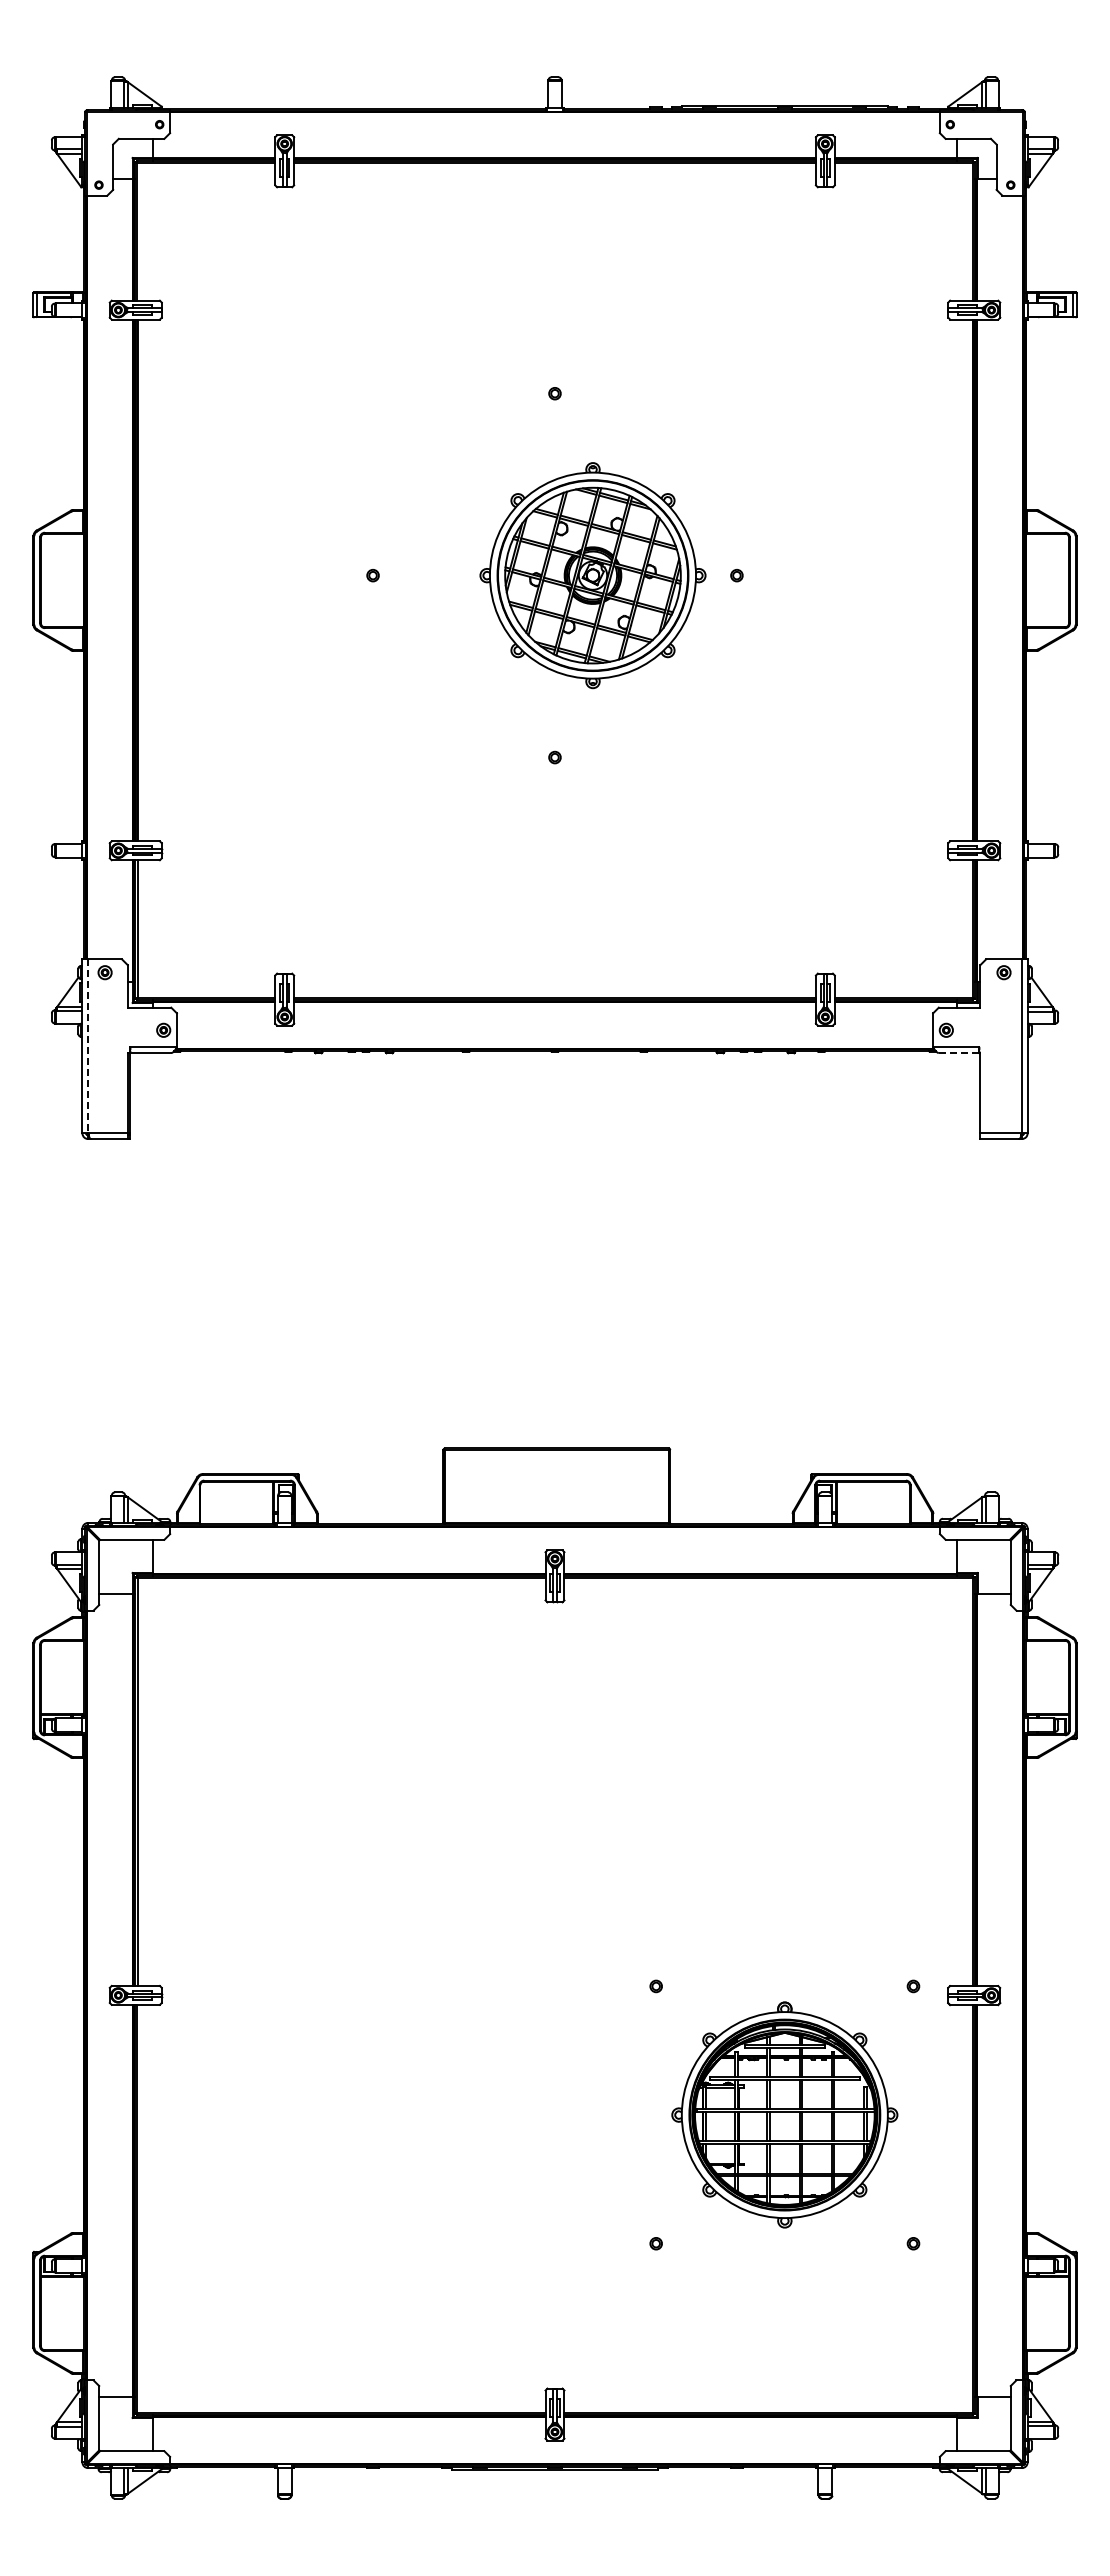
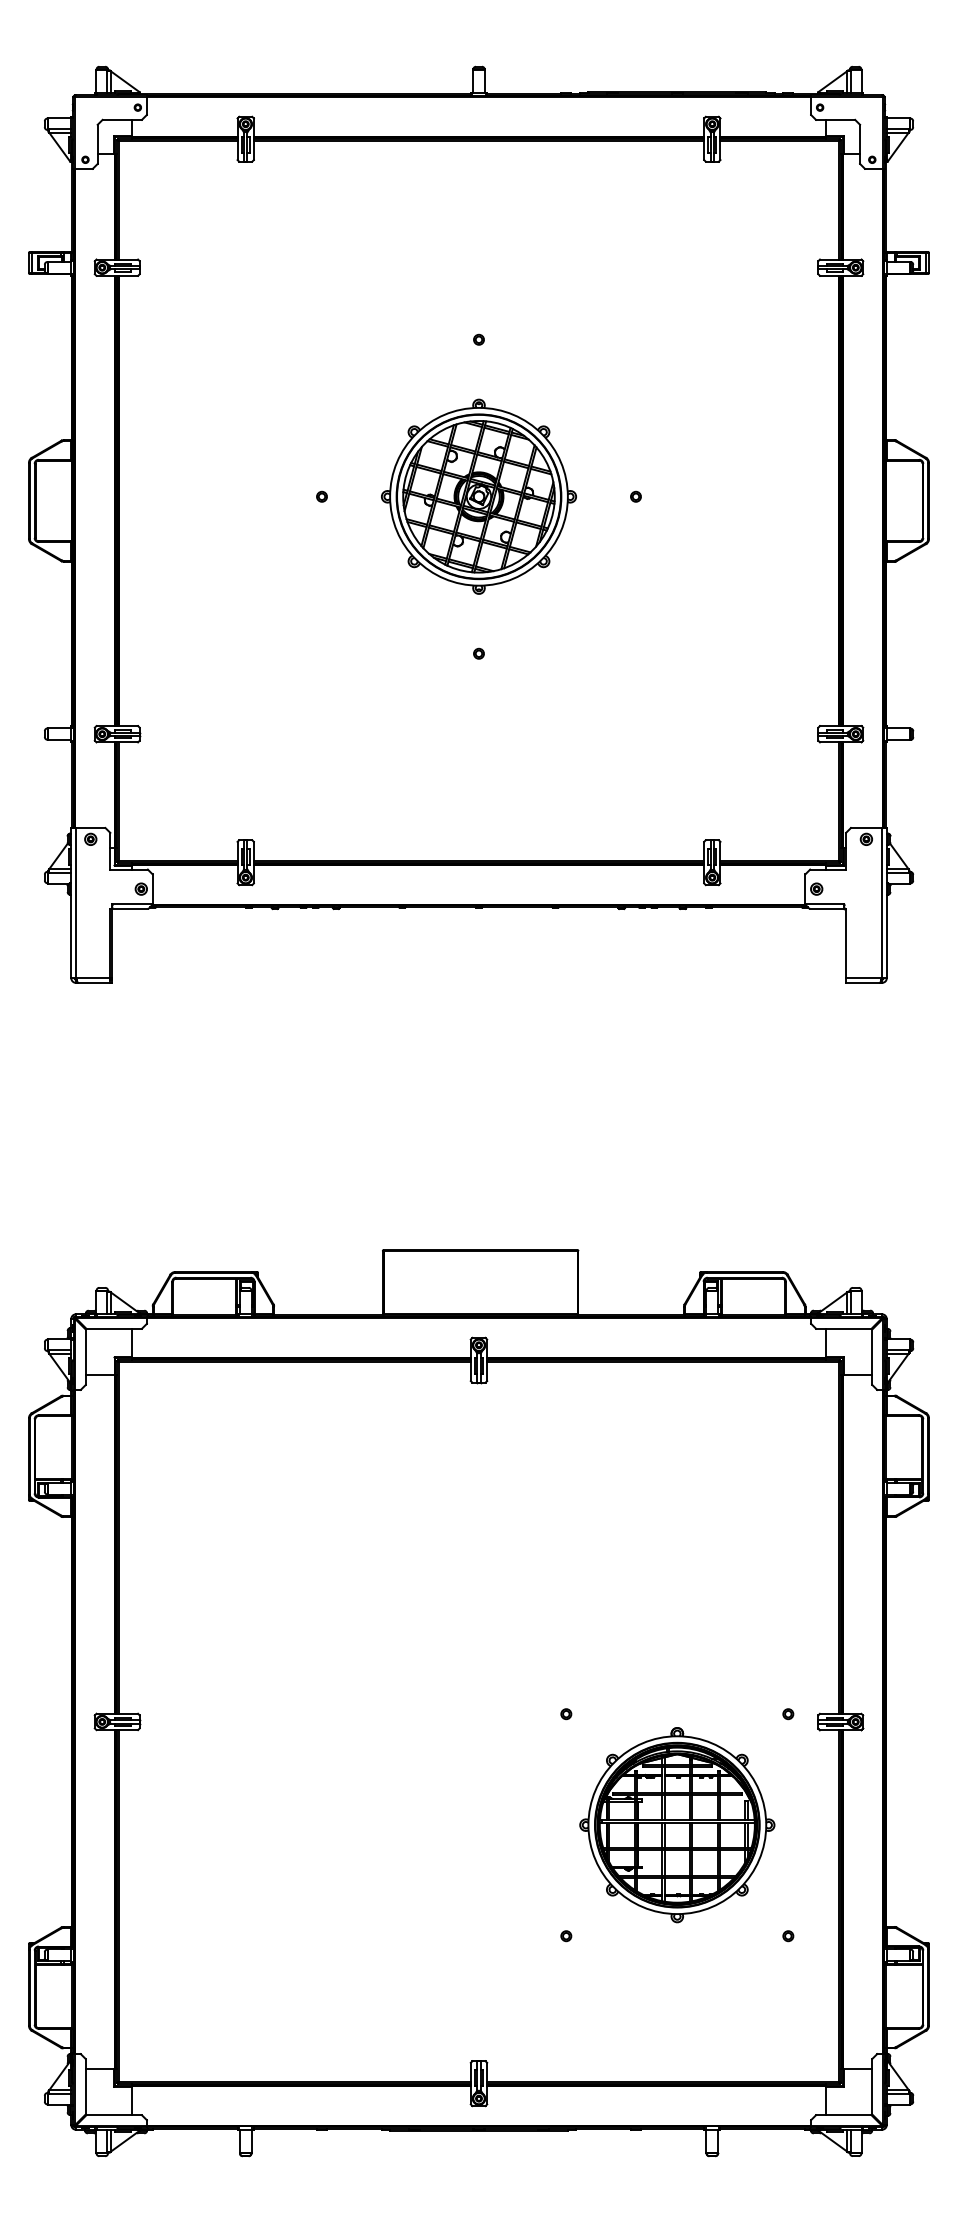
part: (592, 575) -> (478, 496), moved
line: (88, 1046) -> (76, 903), dashed -> solid
line: (958, 1053) -> (827, 909), dashed -> solid

